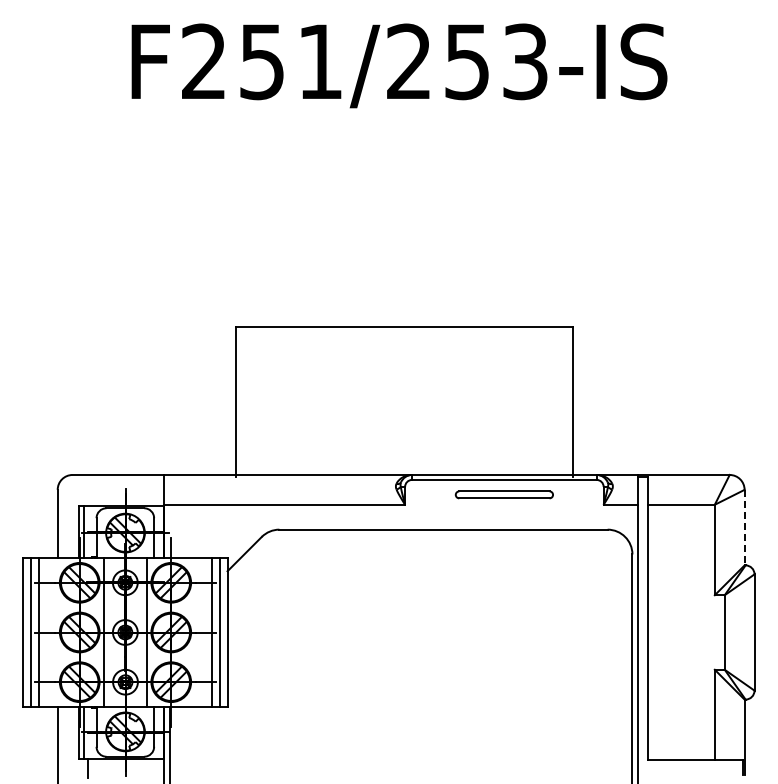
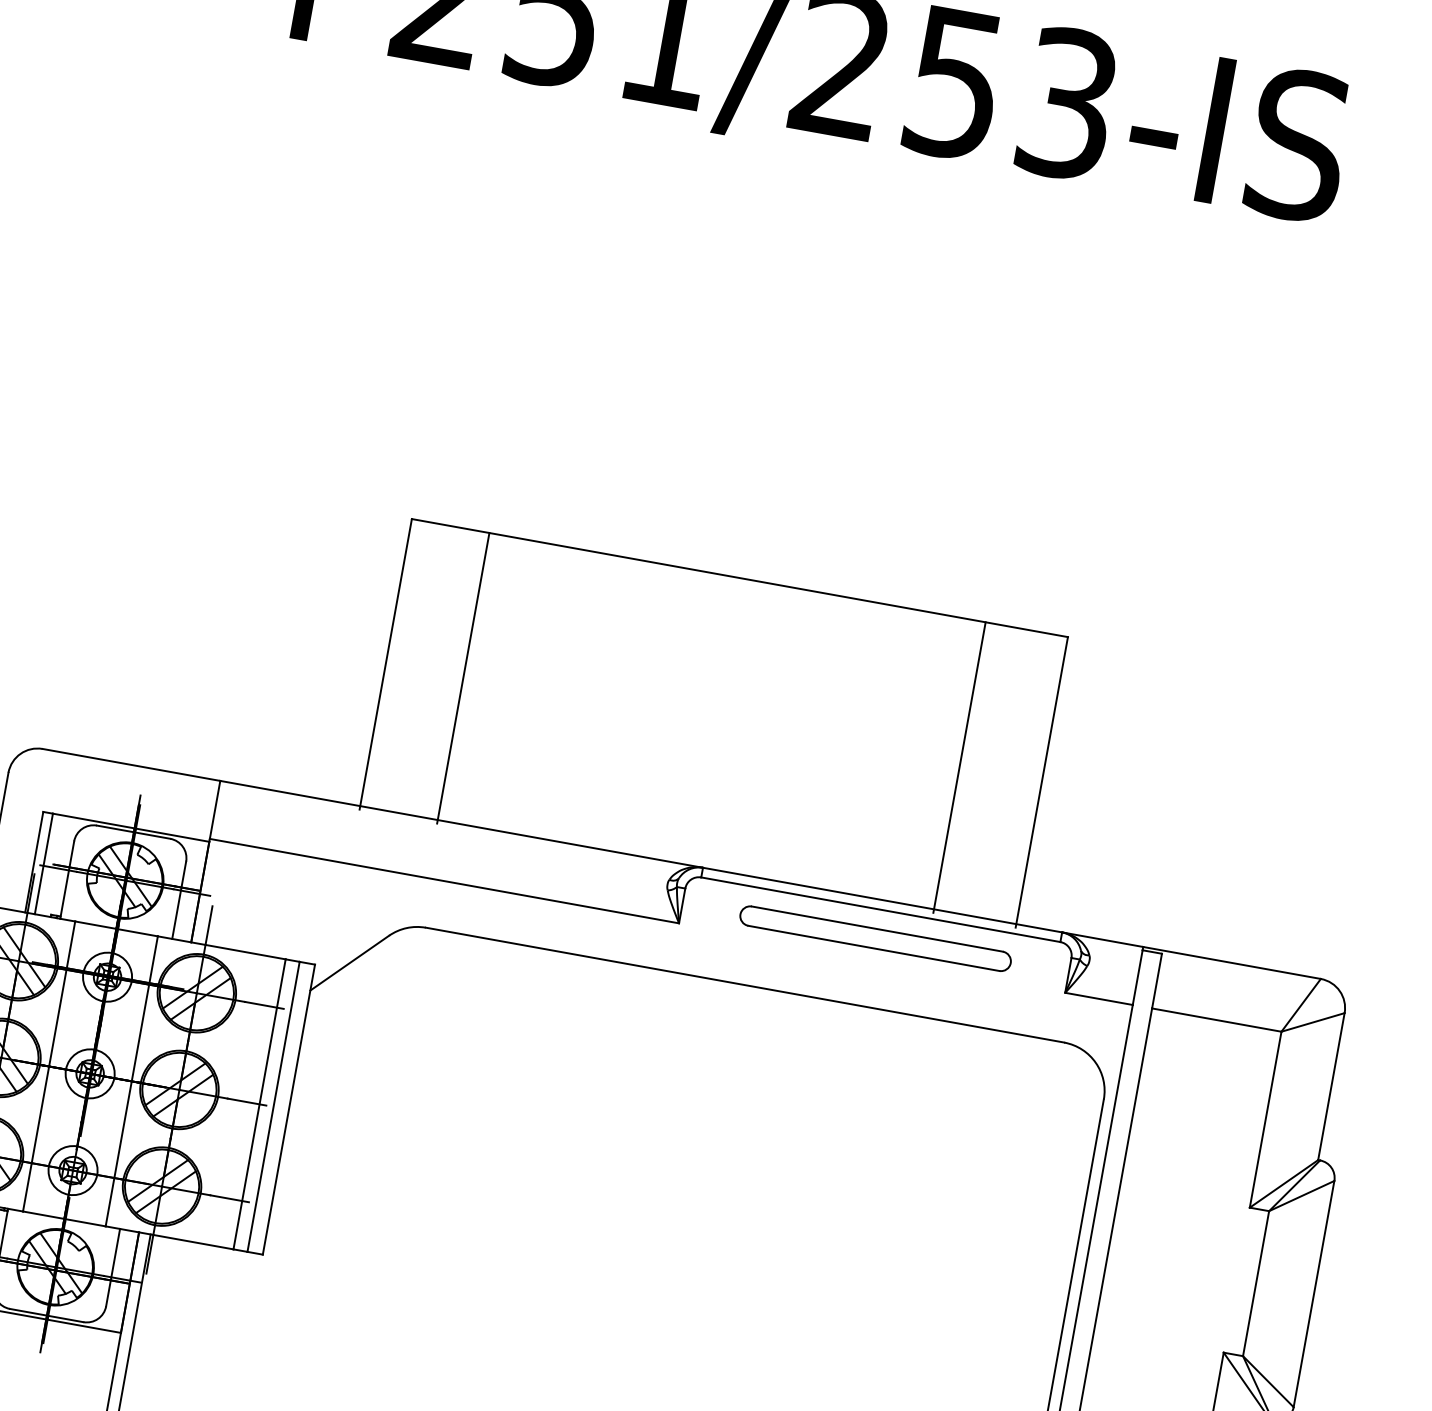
line: (275, 401) -> (463, 677), added
line: (530, 401) -> (959, 766), added
part: (504, 494) -> (875, 938), size x1.43
line: (744, 527) -> (1331, 1086), dashed -> solid

